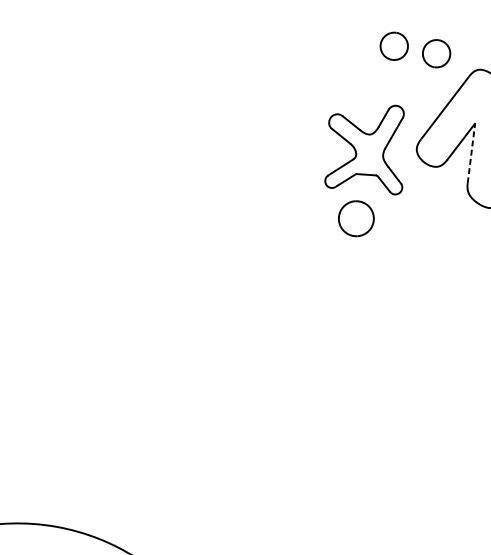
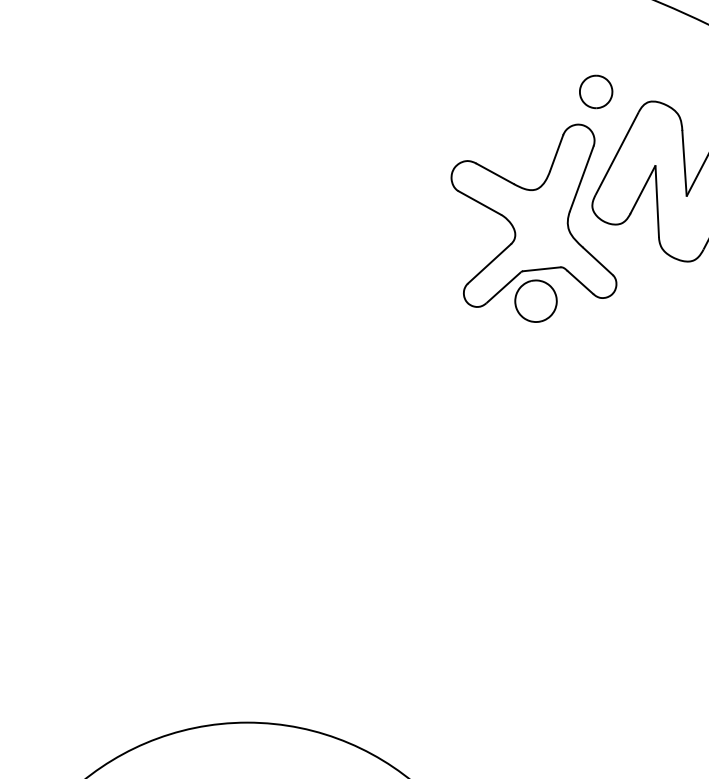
part: (394, 46) -> (545, 91), removed
part: (366, 147) -> (533, 215), size x1.67
line: (471, 153) -> (657, 201), dashed -> solid

